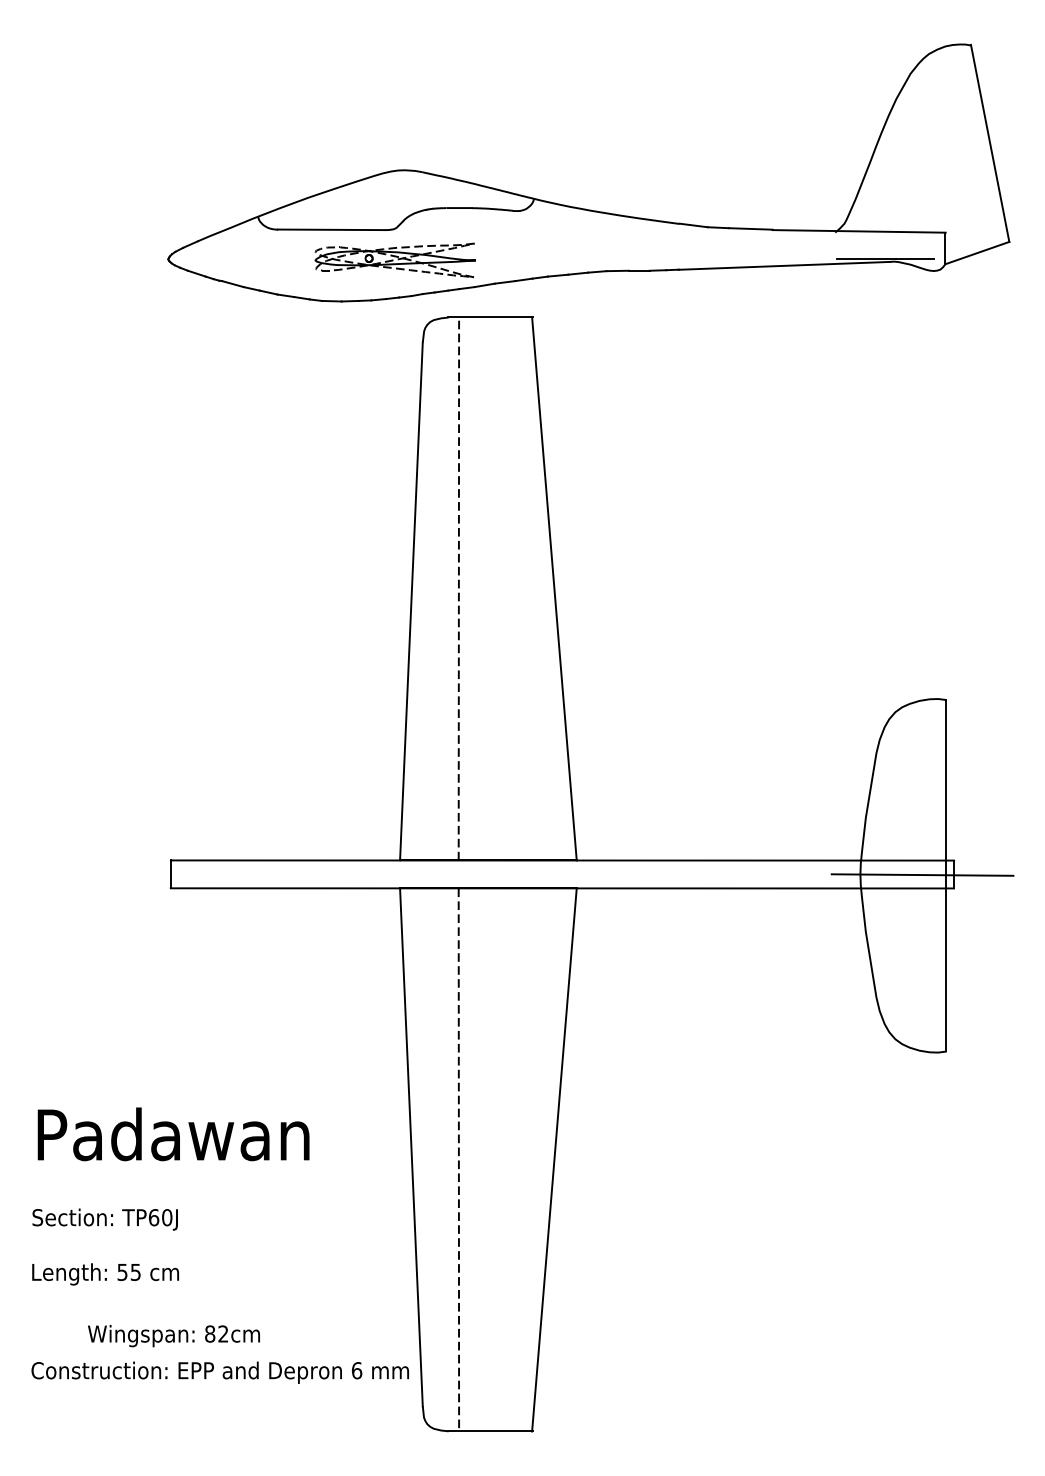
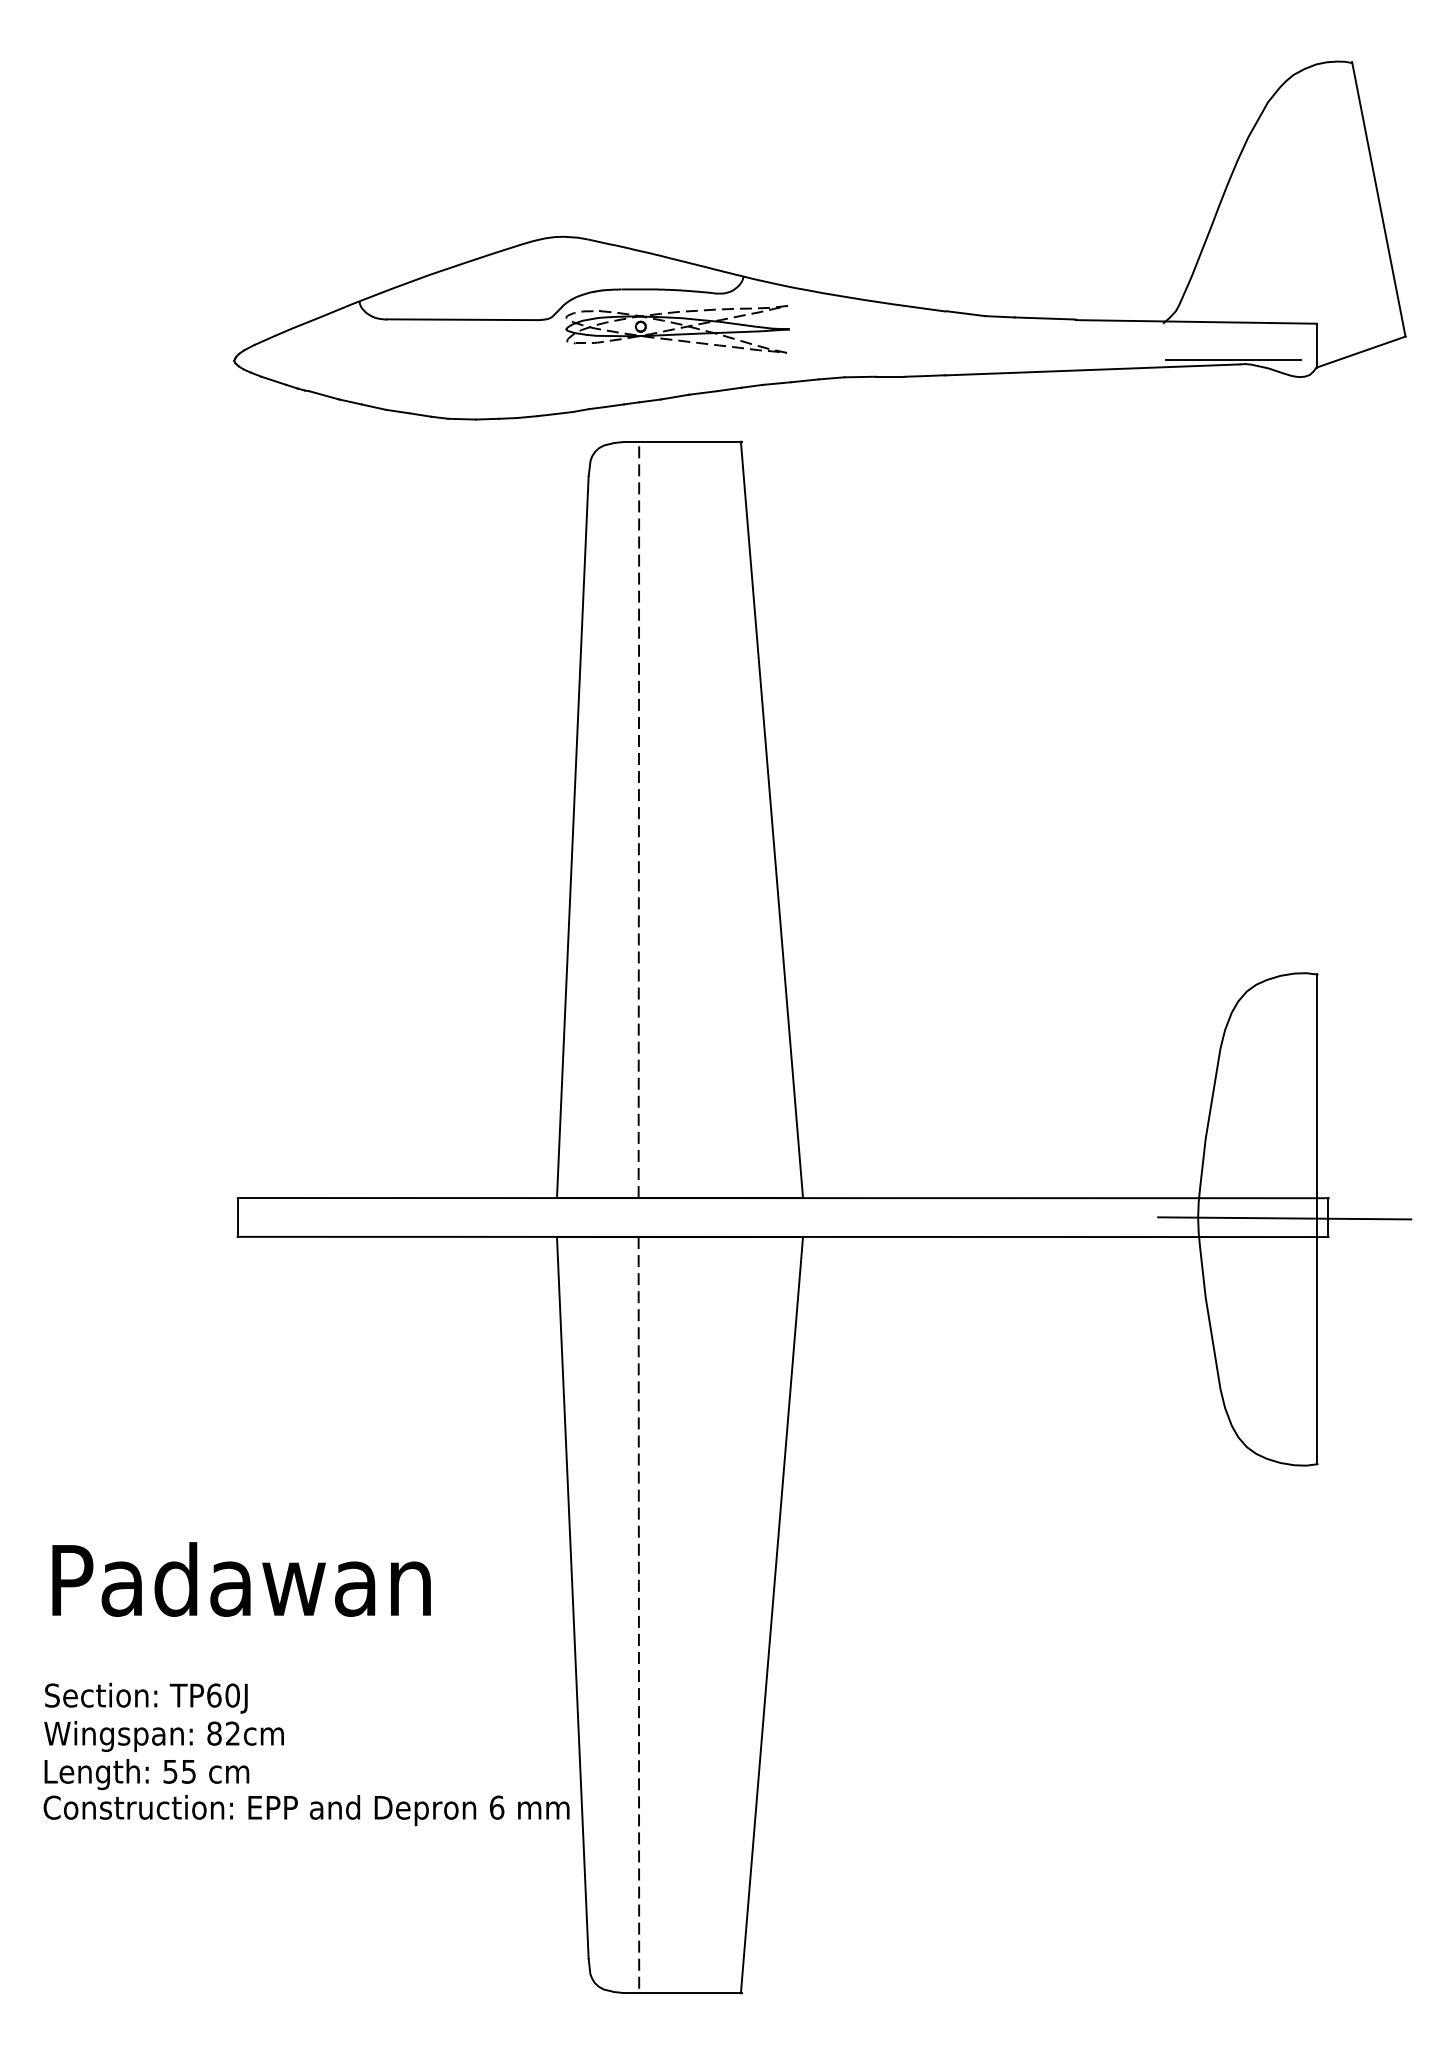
part: (395, 260) -> (677, 329), moved
text: (173, 1336) -> (163, 1736), moved
text: (220, 1372) -> (306, 1810), moved

